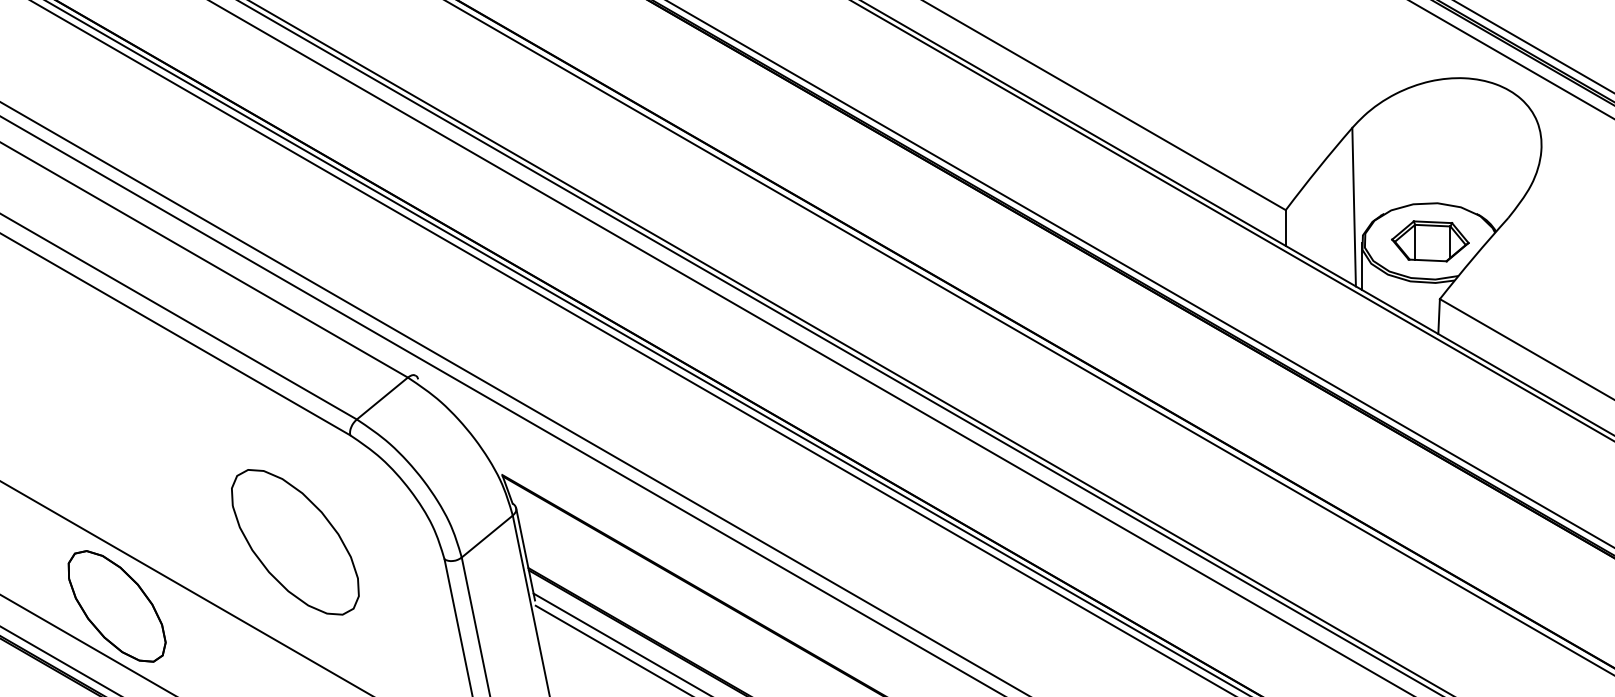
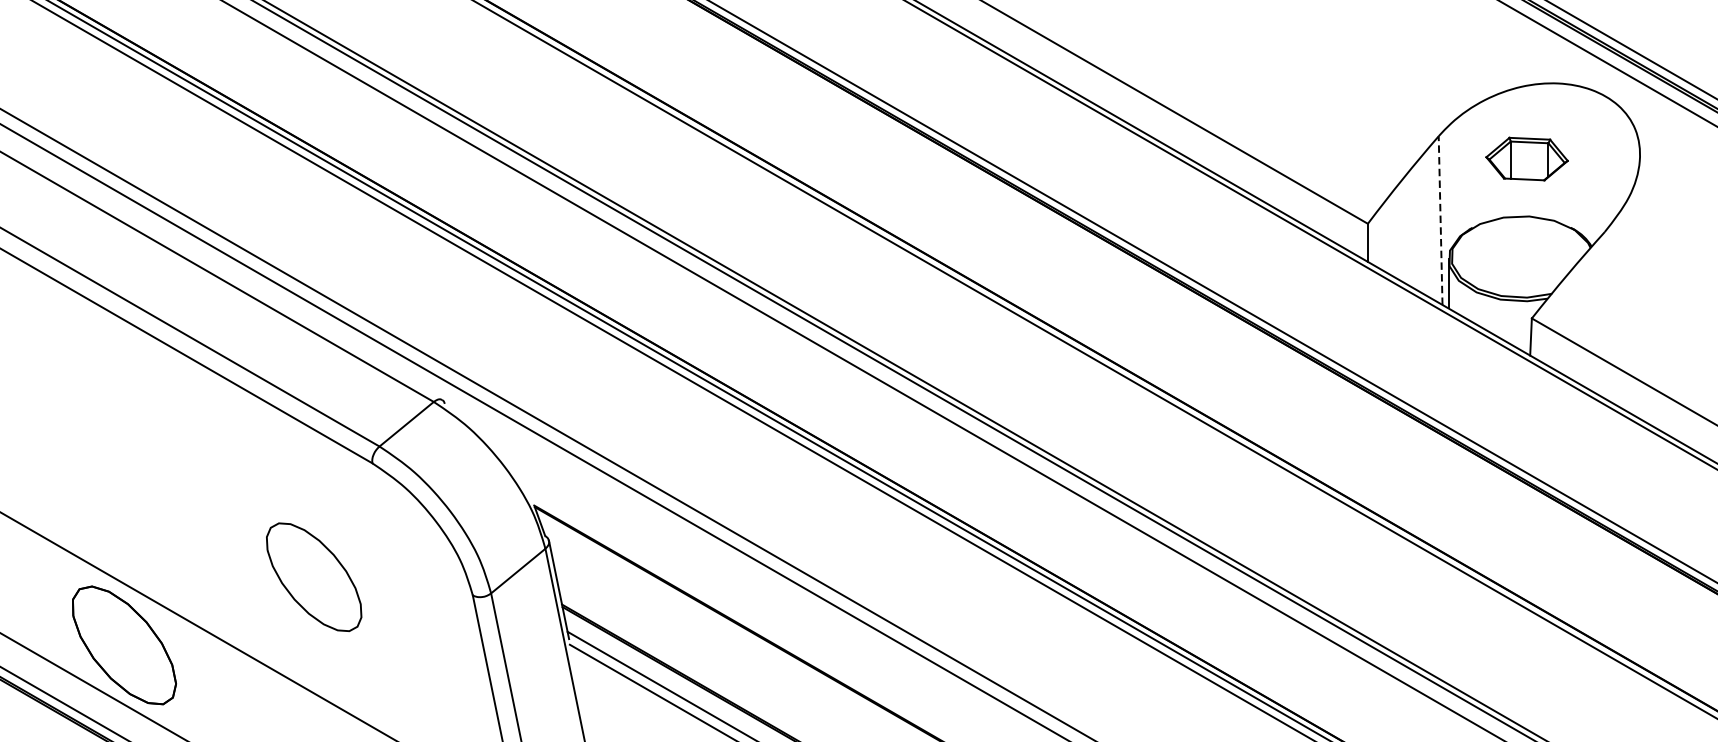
line: (1354, 206) -> (1441, 219), solid -> dashed
part: (1430, 241) -> (1527, 159), moved
part: (295, 542) -> (314, 577), size x0.7

